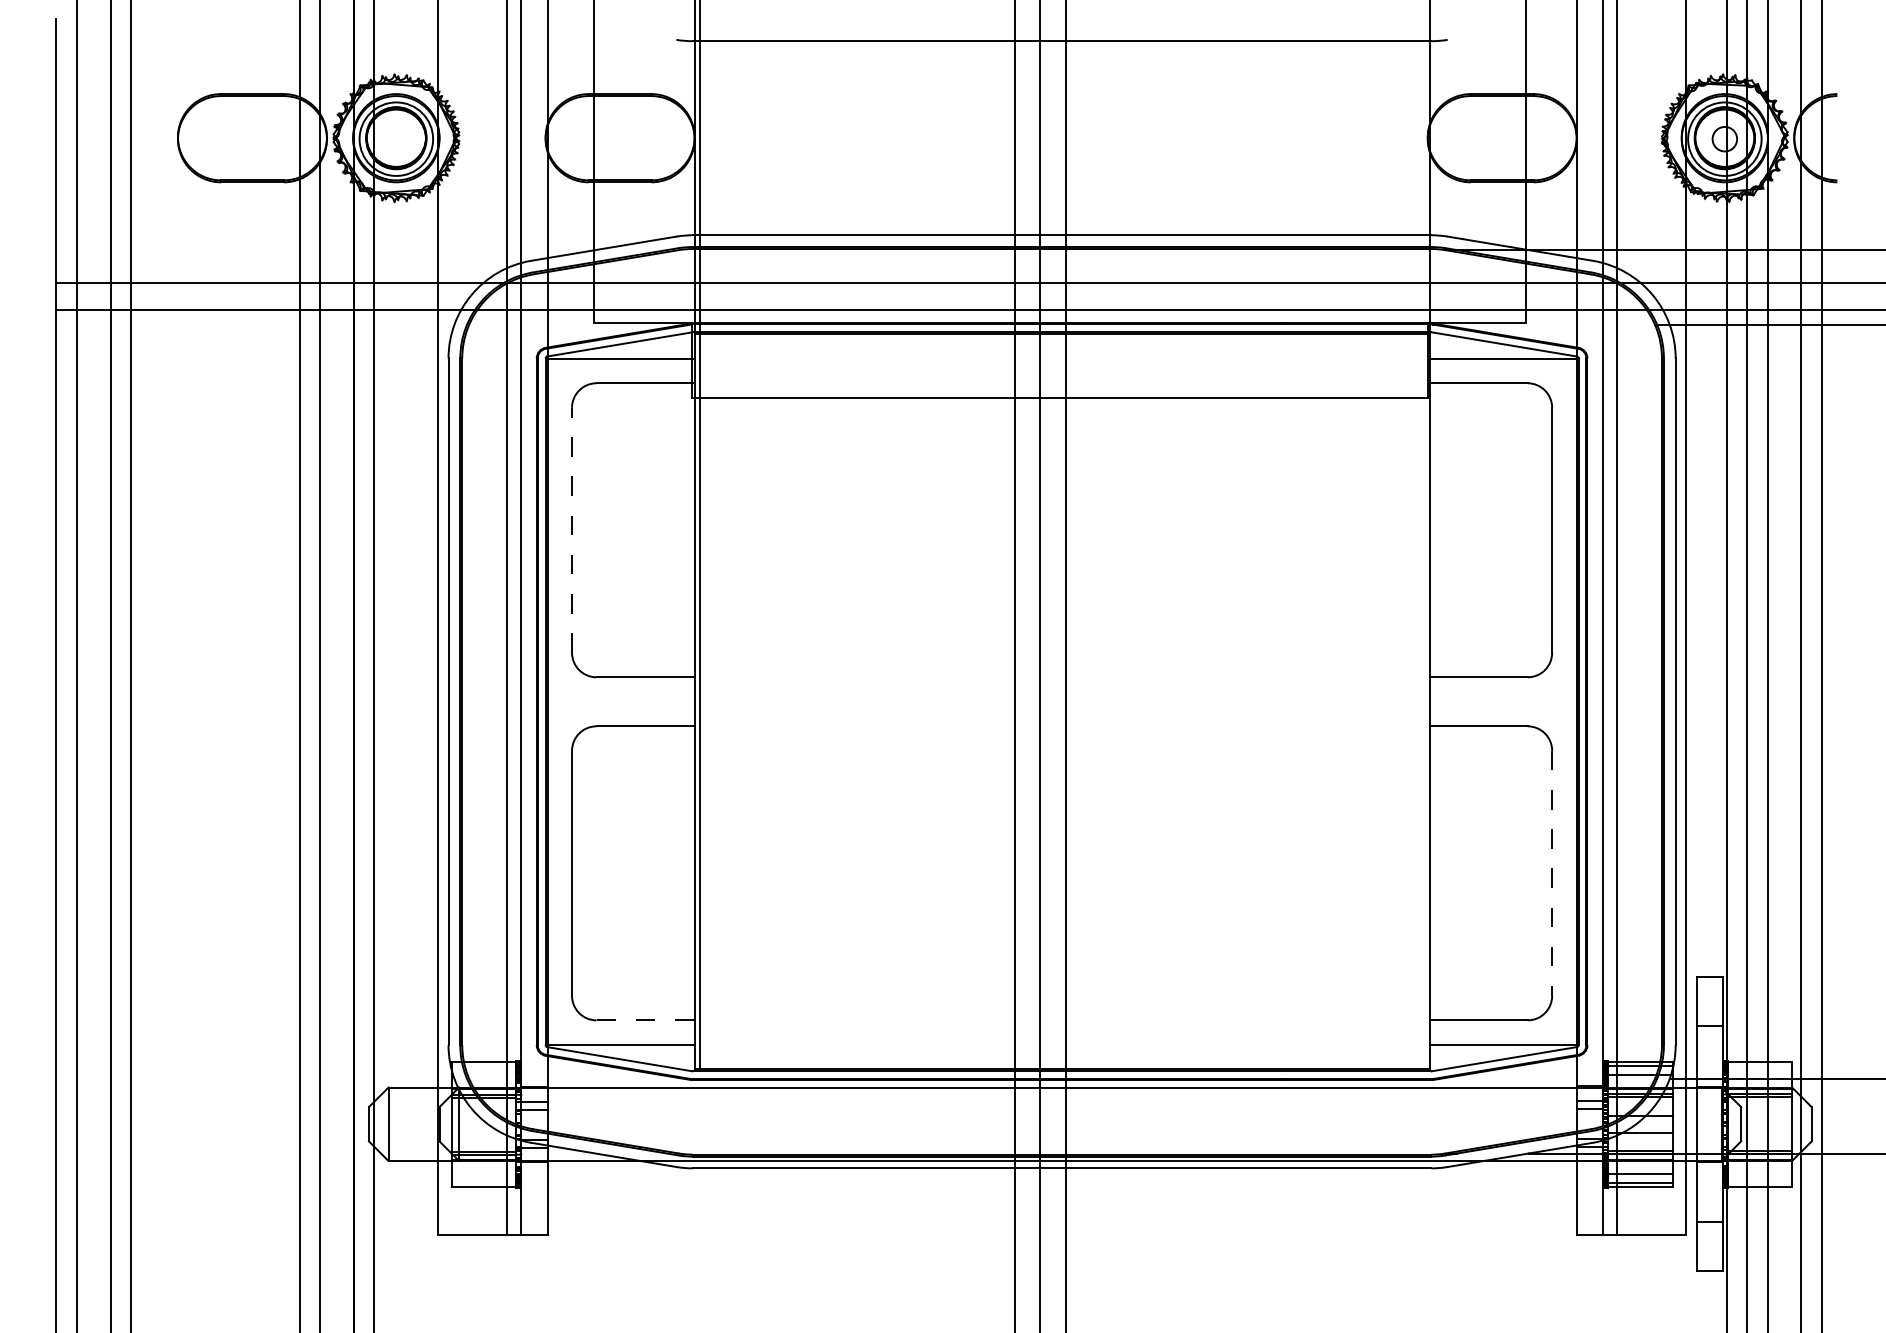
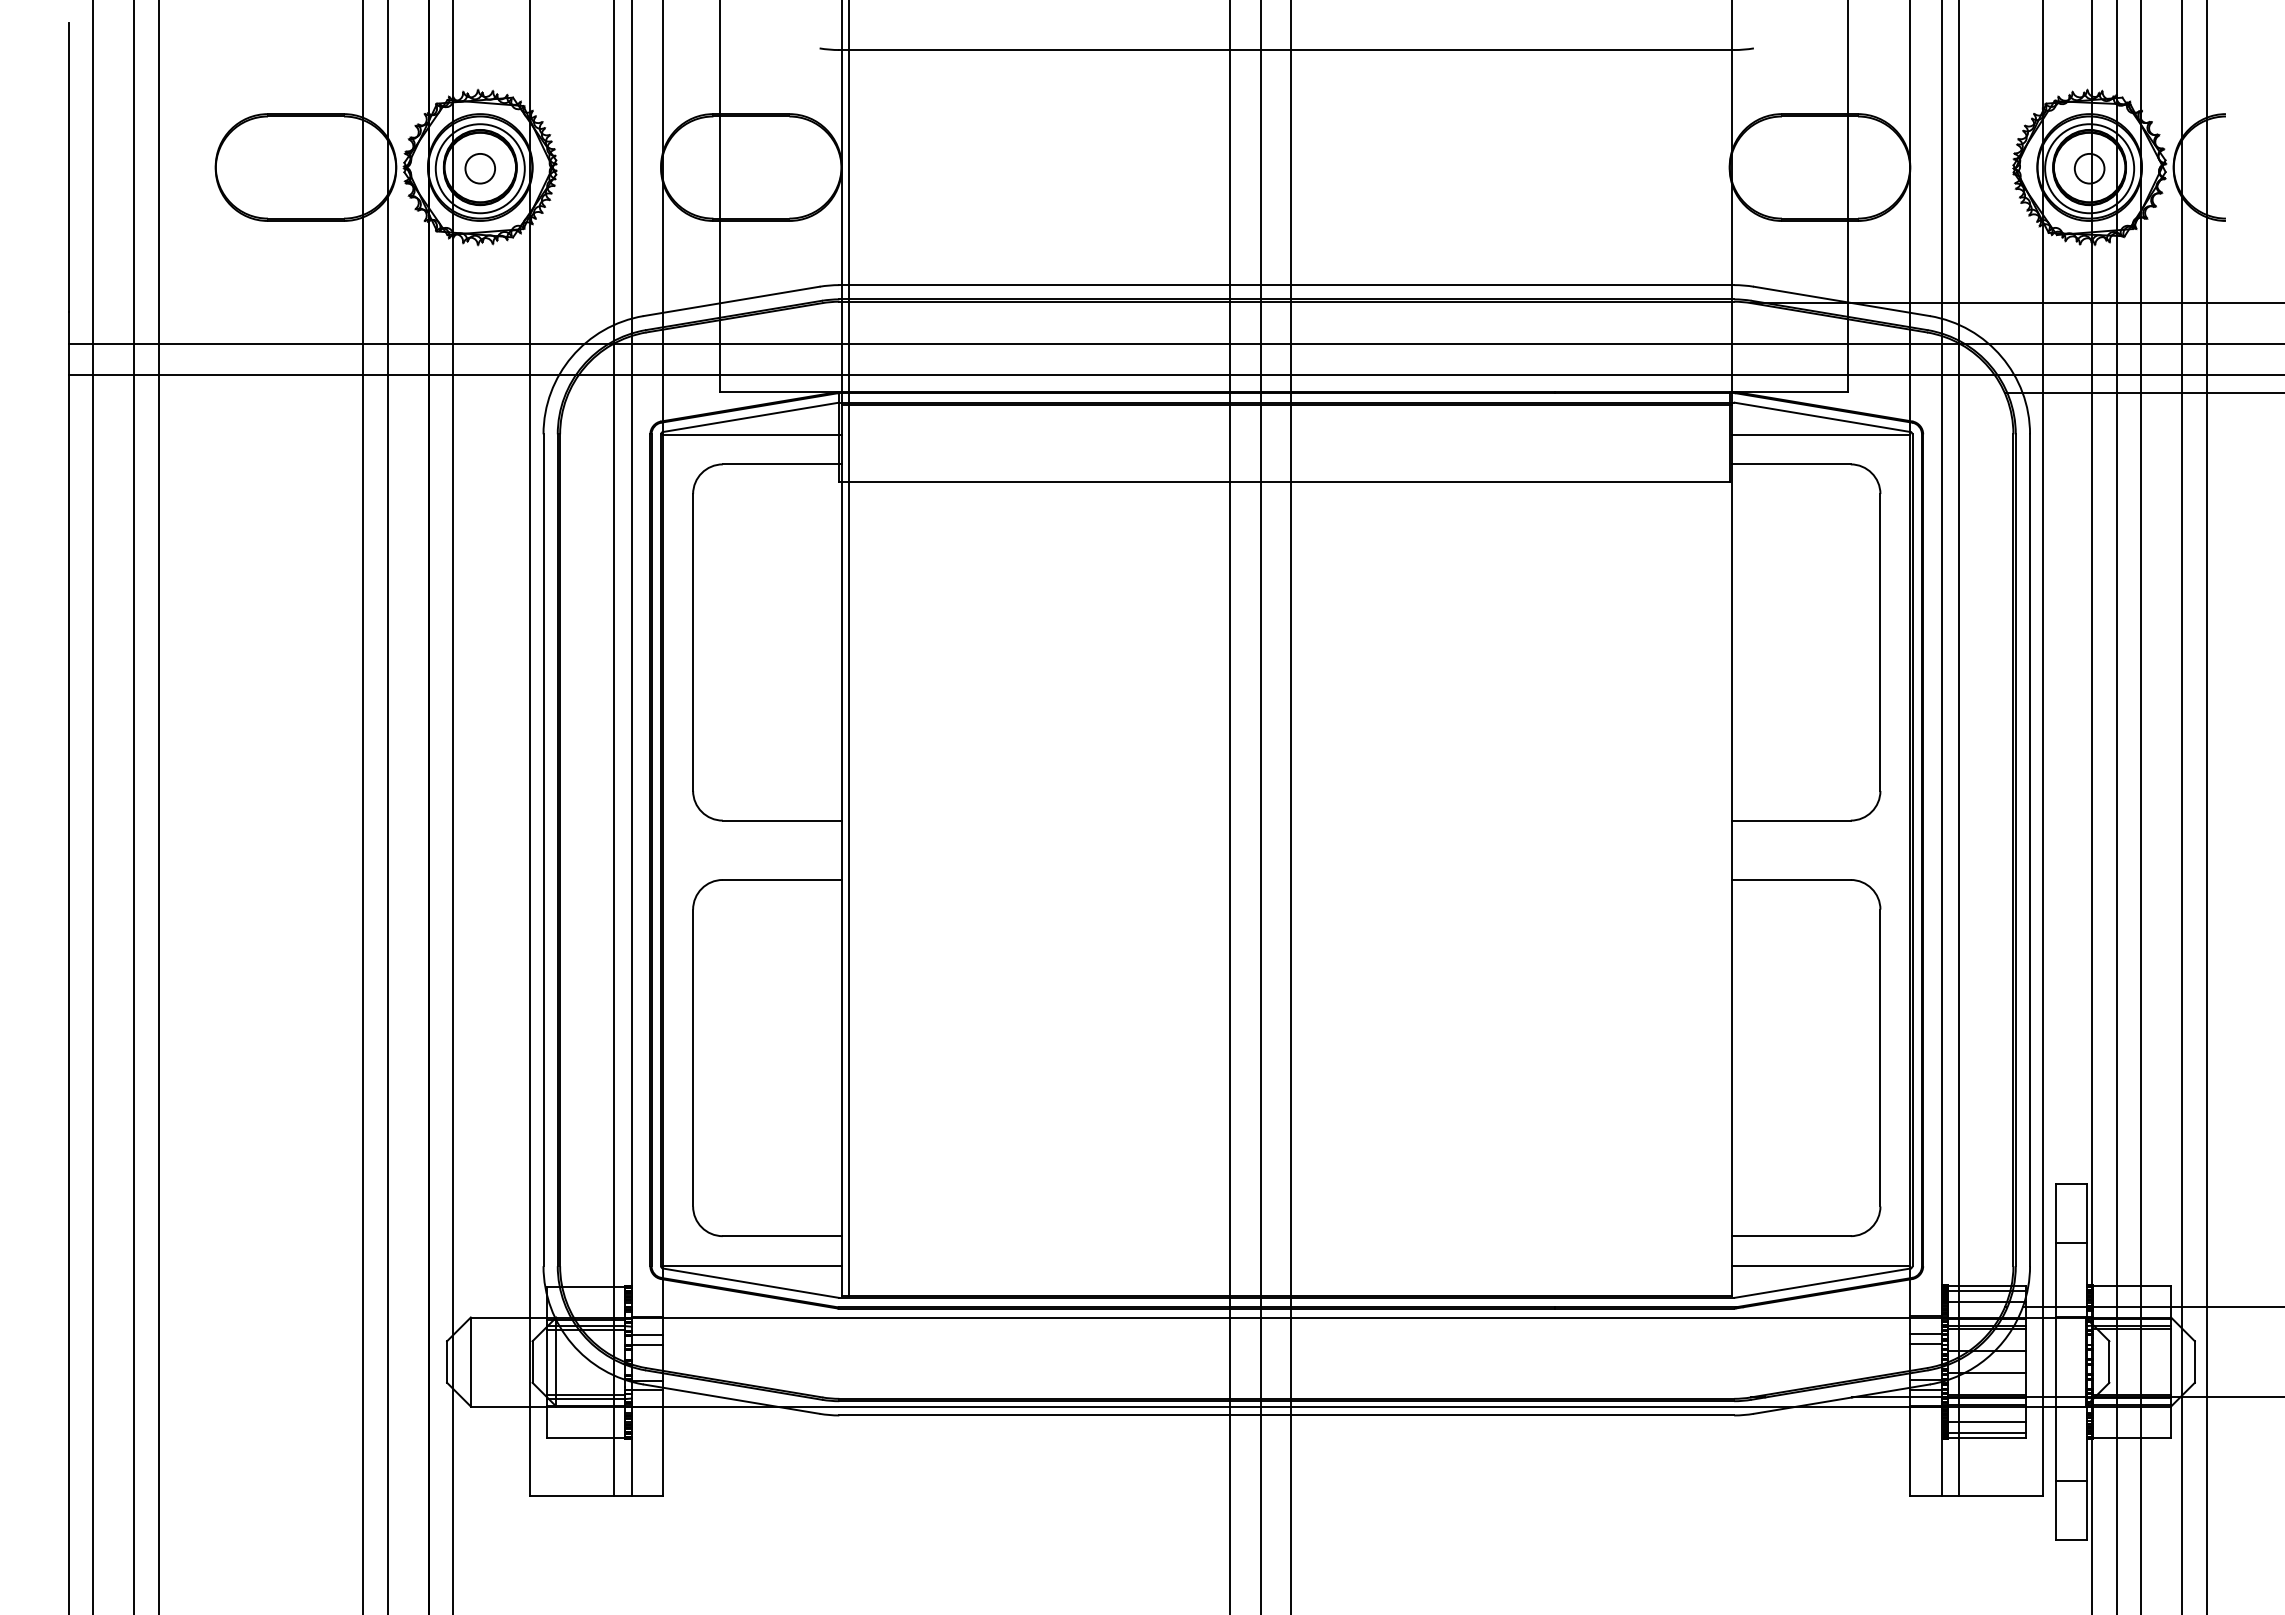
circle: (395, 139) -> (479, 168), added
line: (572, 530) -> (693, 642), dashed -> solid
line: (1552, 873) -> (1880, 1058), dashed -> solid
line: (644, 1020) -> (781, 1236), dashed -> solid

